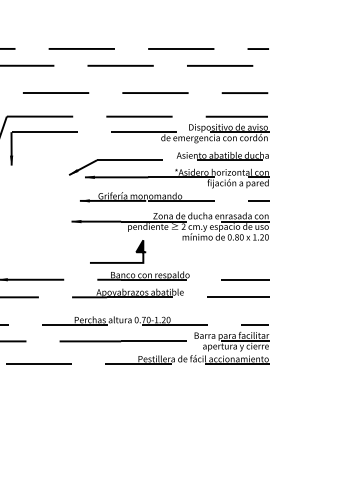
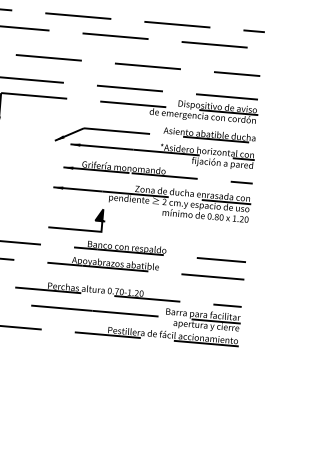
part: (118, 262) -> (76, 229), moved

